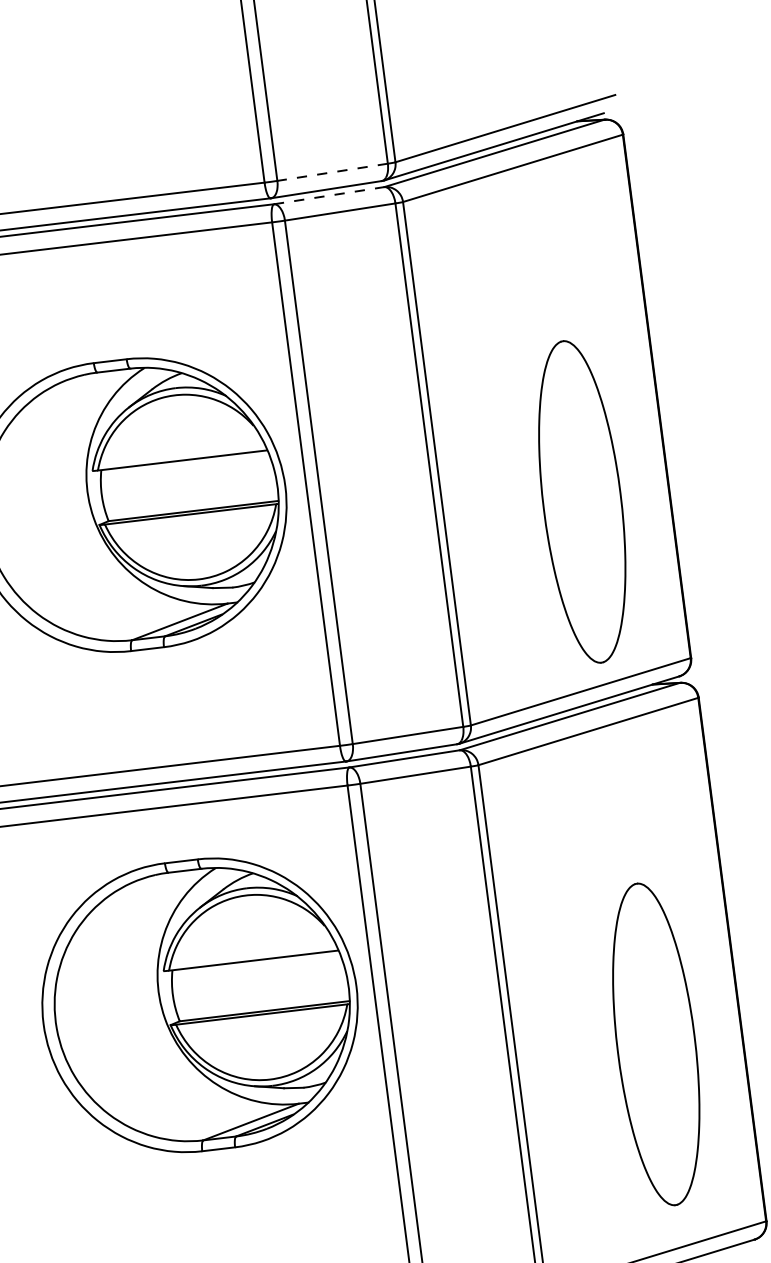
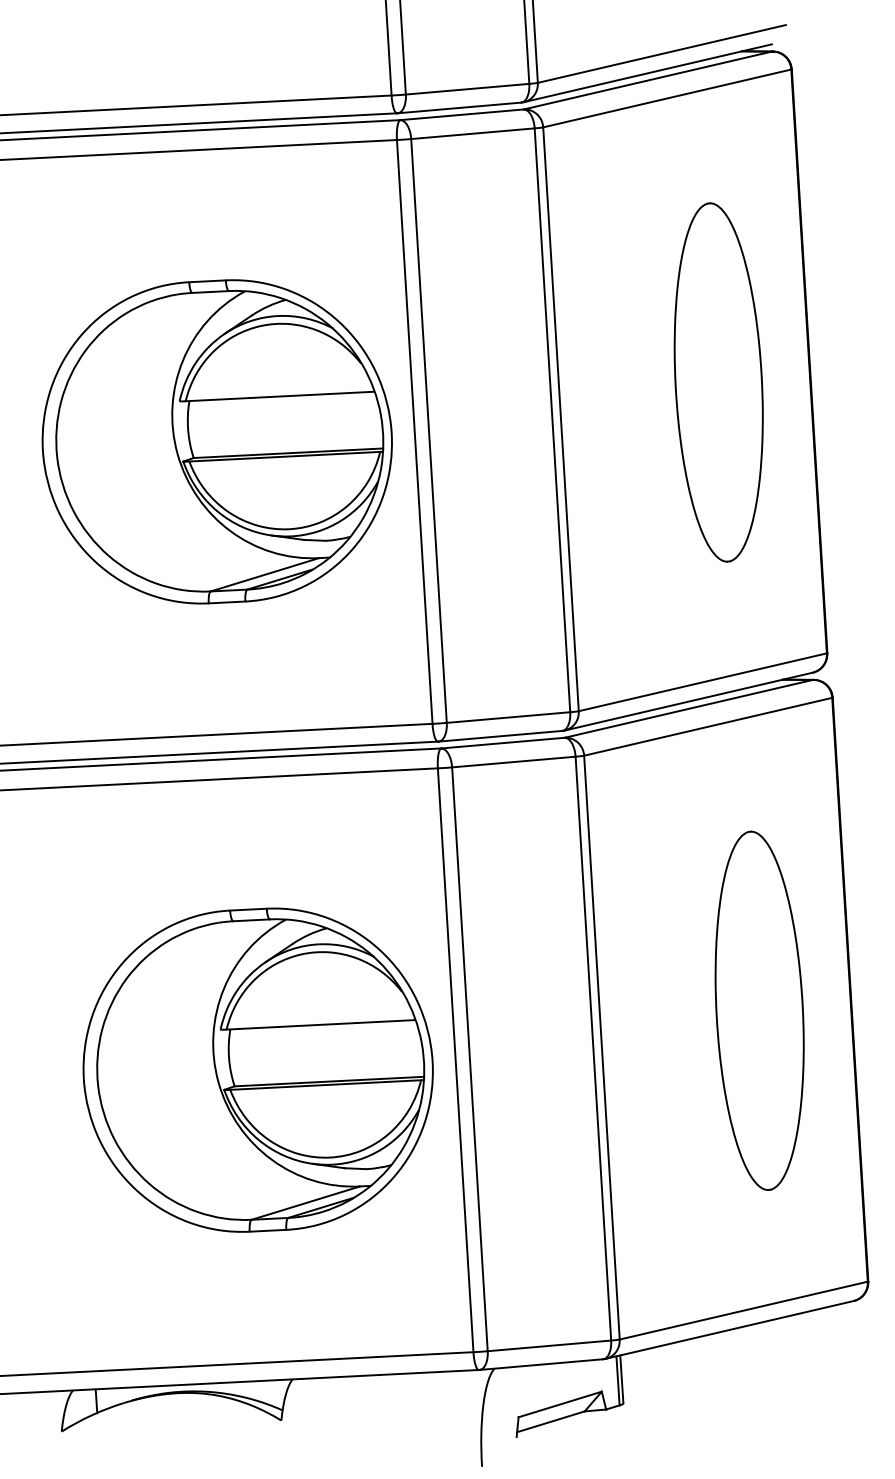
line: (332, 172) -> (467, 89), dashed -> solid
line: (329, 195) -> (462, 114), dashed -> solid
part: (582, 501) -> (718, 382), moved
part: (199, 1004) -> (257, 1069), moved
part: (656, 1044) -> (759, 1010), moved

